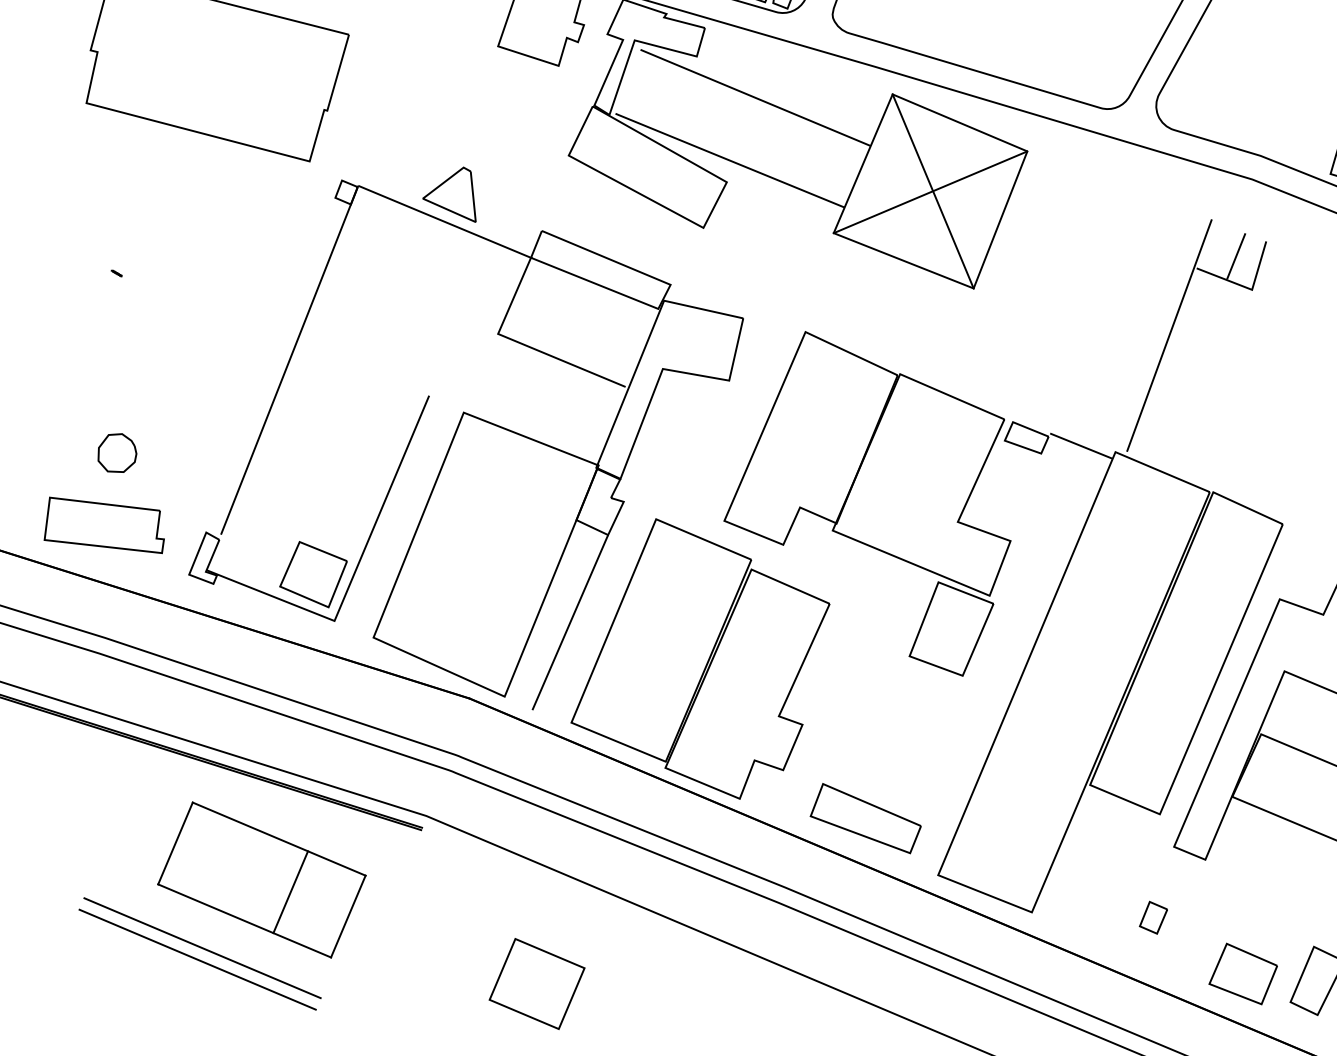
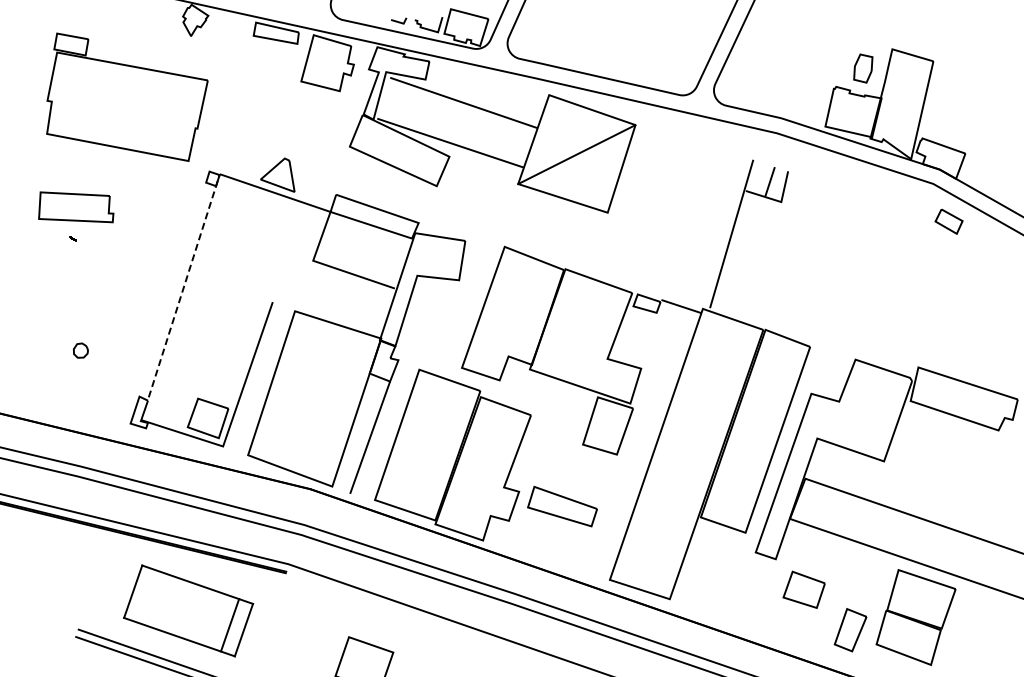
line: (933, 190) -> (578, 153), removed
line: (289, 359) -> (184, 285), solid -> dashed
part: (116, 452) -> (80, 350), size x0.6
part: (105, 525) -> (76, 207), moved
part: (865, 818) -> (562, 506), moved
line: (289, 892) -> (229, 625), moved
part: (1152, 917) -> (745, 597), removed
part: (1242, 973) -> (803, 589), moved

